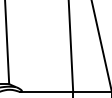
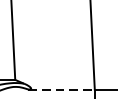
line: (46, 91) -> (61, 89), solid -> dashed

